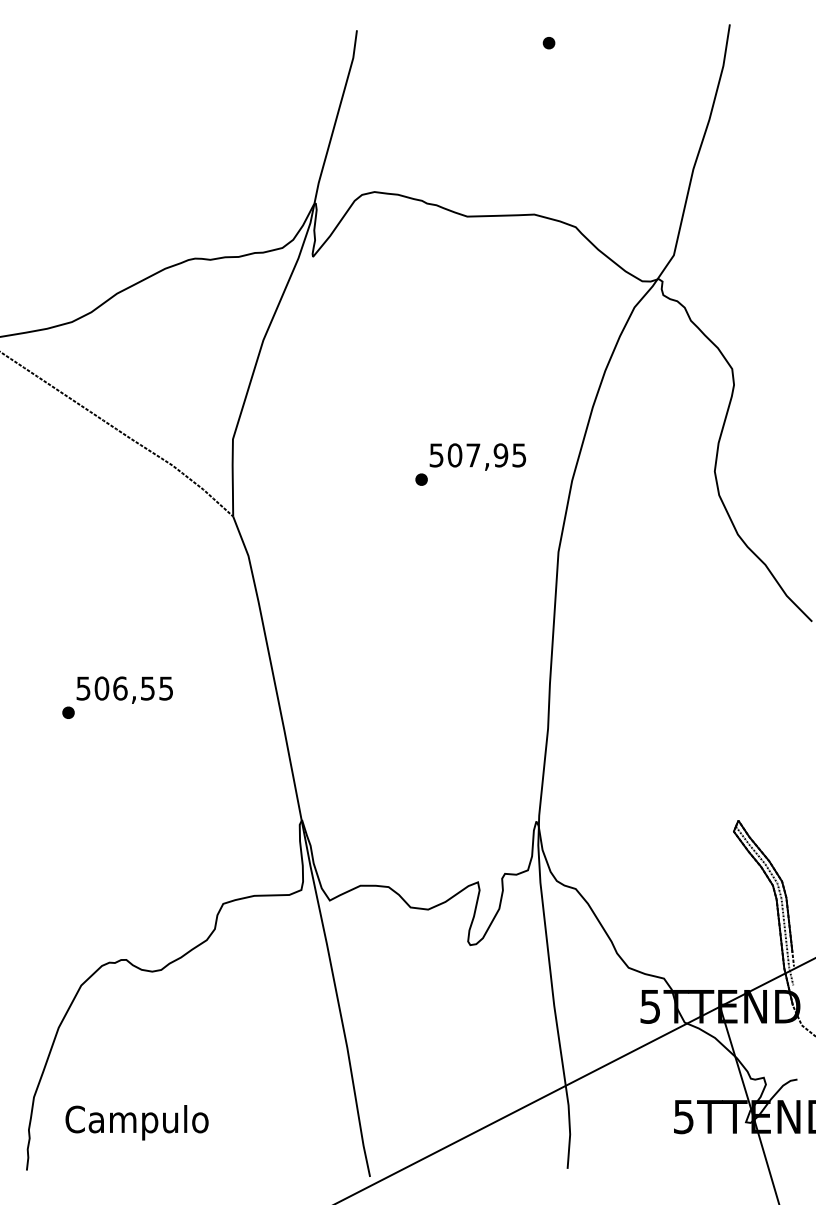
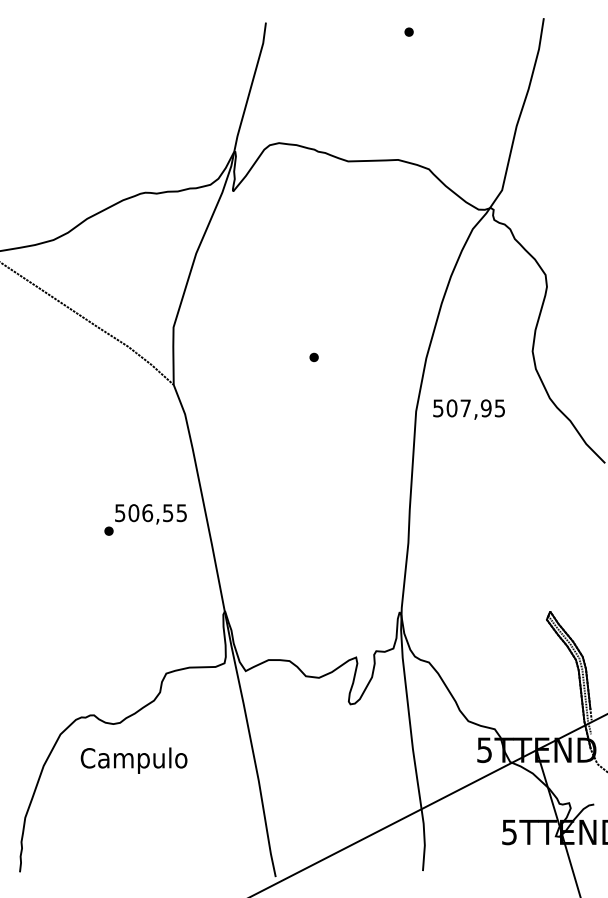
text: (477, 456) -> (468, 409), moved
text: (117, 697) -> (145, 519), moved
text: (136, 1122) -> (133, 760), moved

